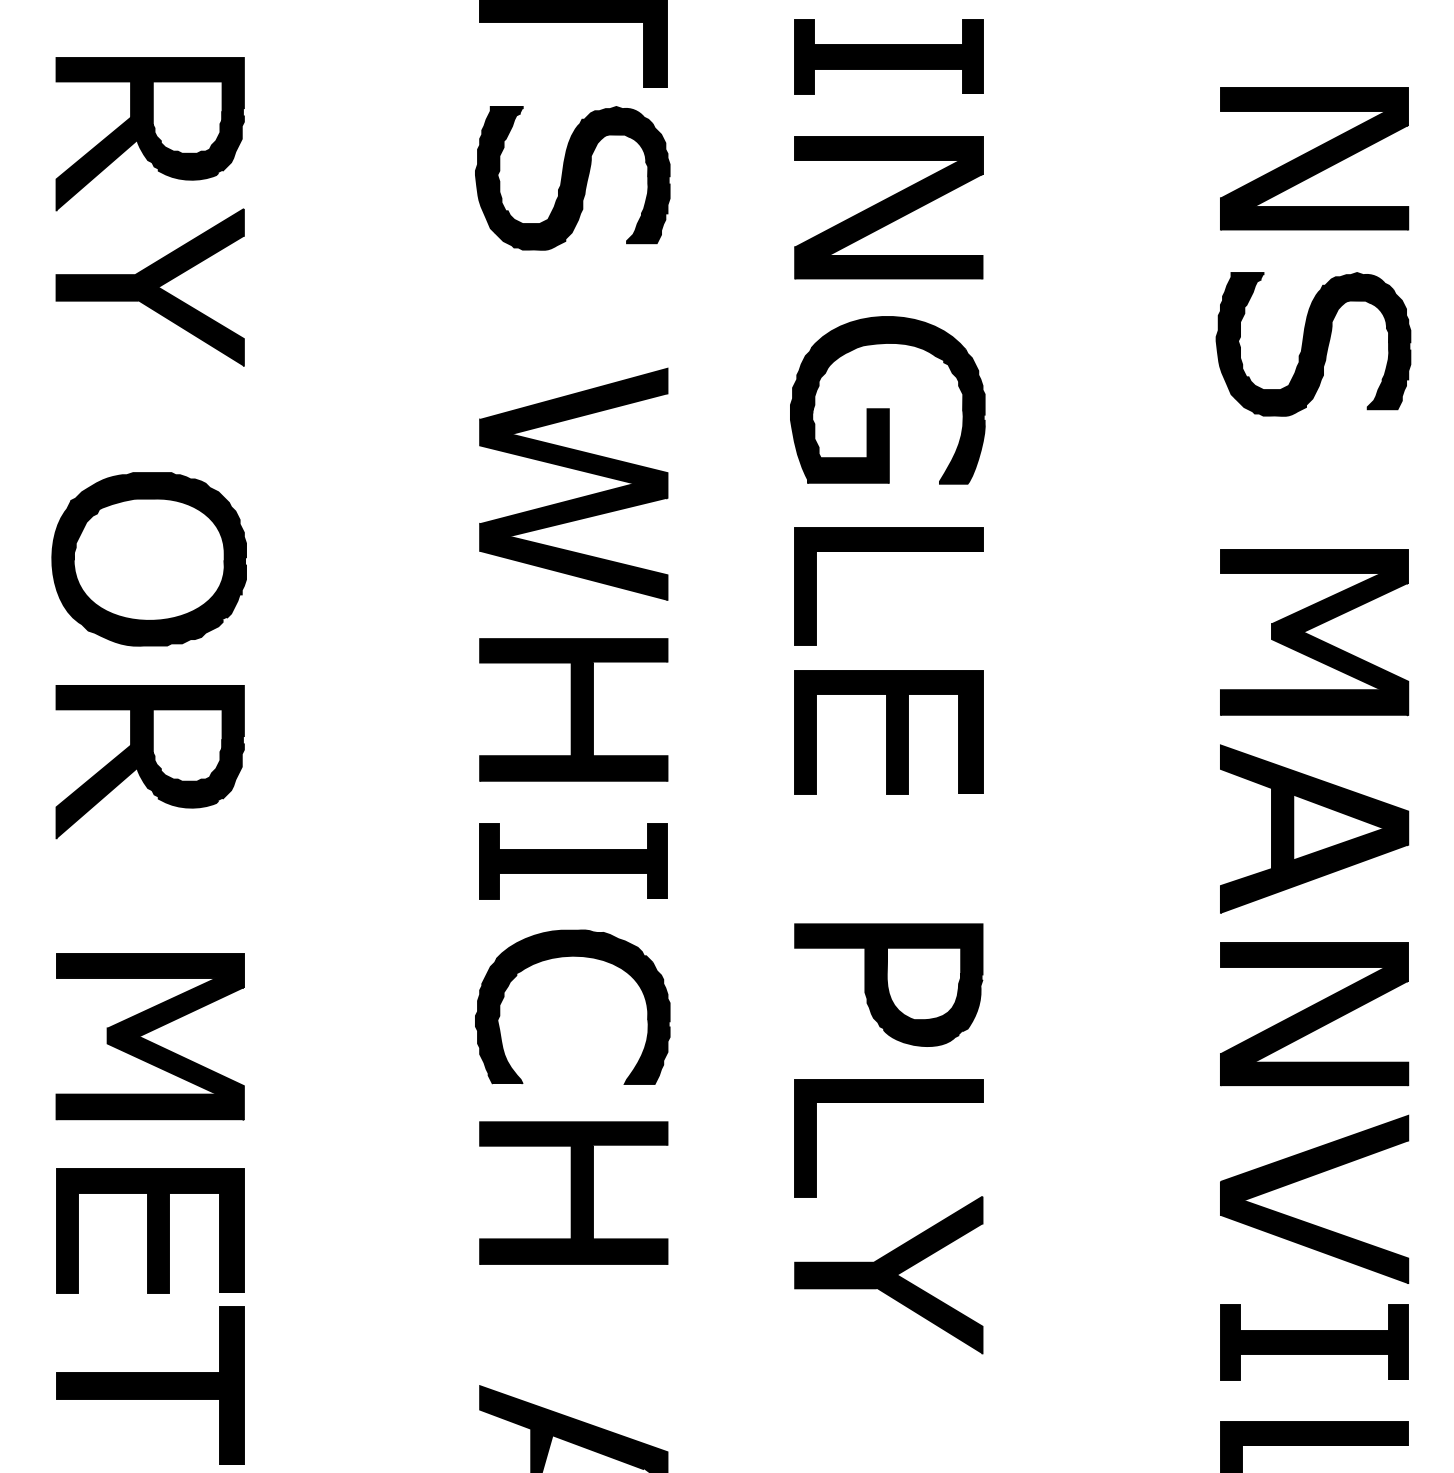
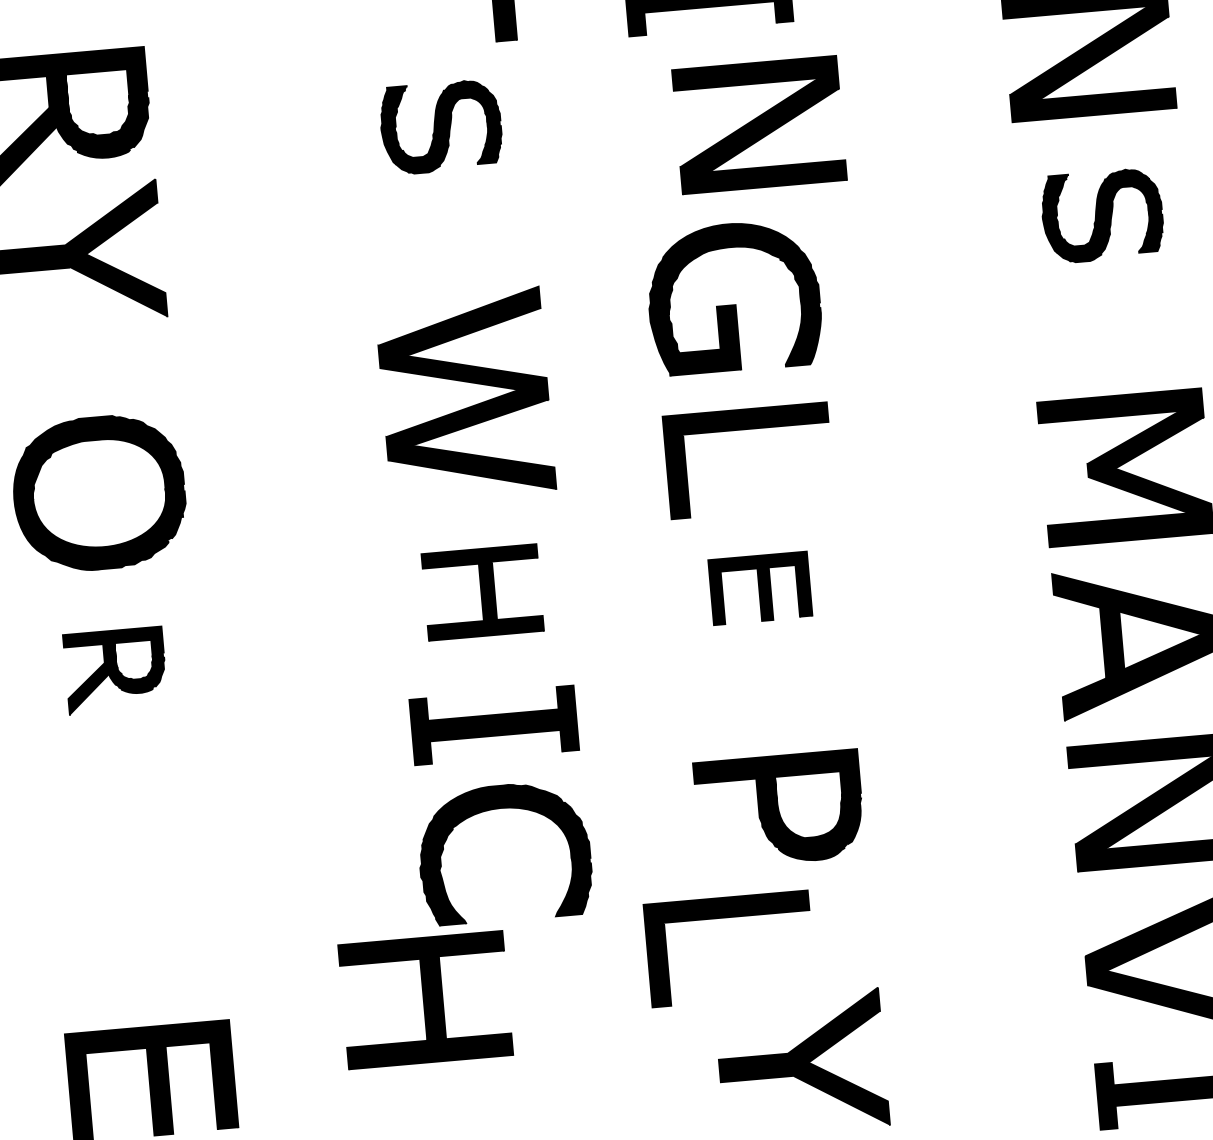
part: (572, 178) -> (440, 127), size x0.7
part: (888, 207) -> (759, 125), moved
part: (1313, 344) -> (1102, 215), size x0.7
part: (573, 709) -> (482, 592), size x0.7
part: (888, 732) -> (760, 588), size x0.6
part: (149, 762) -> (115, 671), size x0.6
part: (149, 1036) -> (136, 911), removed
part: (888, 1102) -> (727, 917), moved
part: (573, 1192) -> (425, 999), moved

